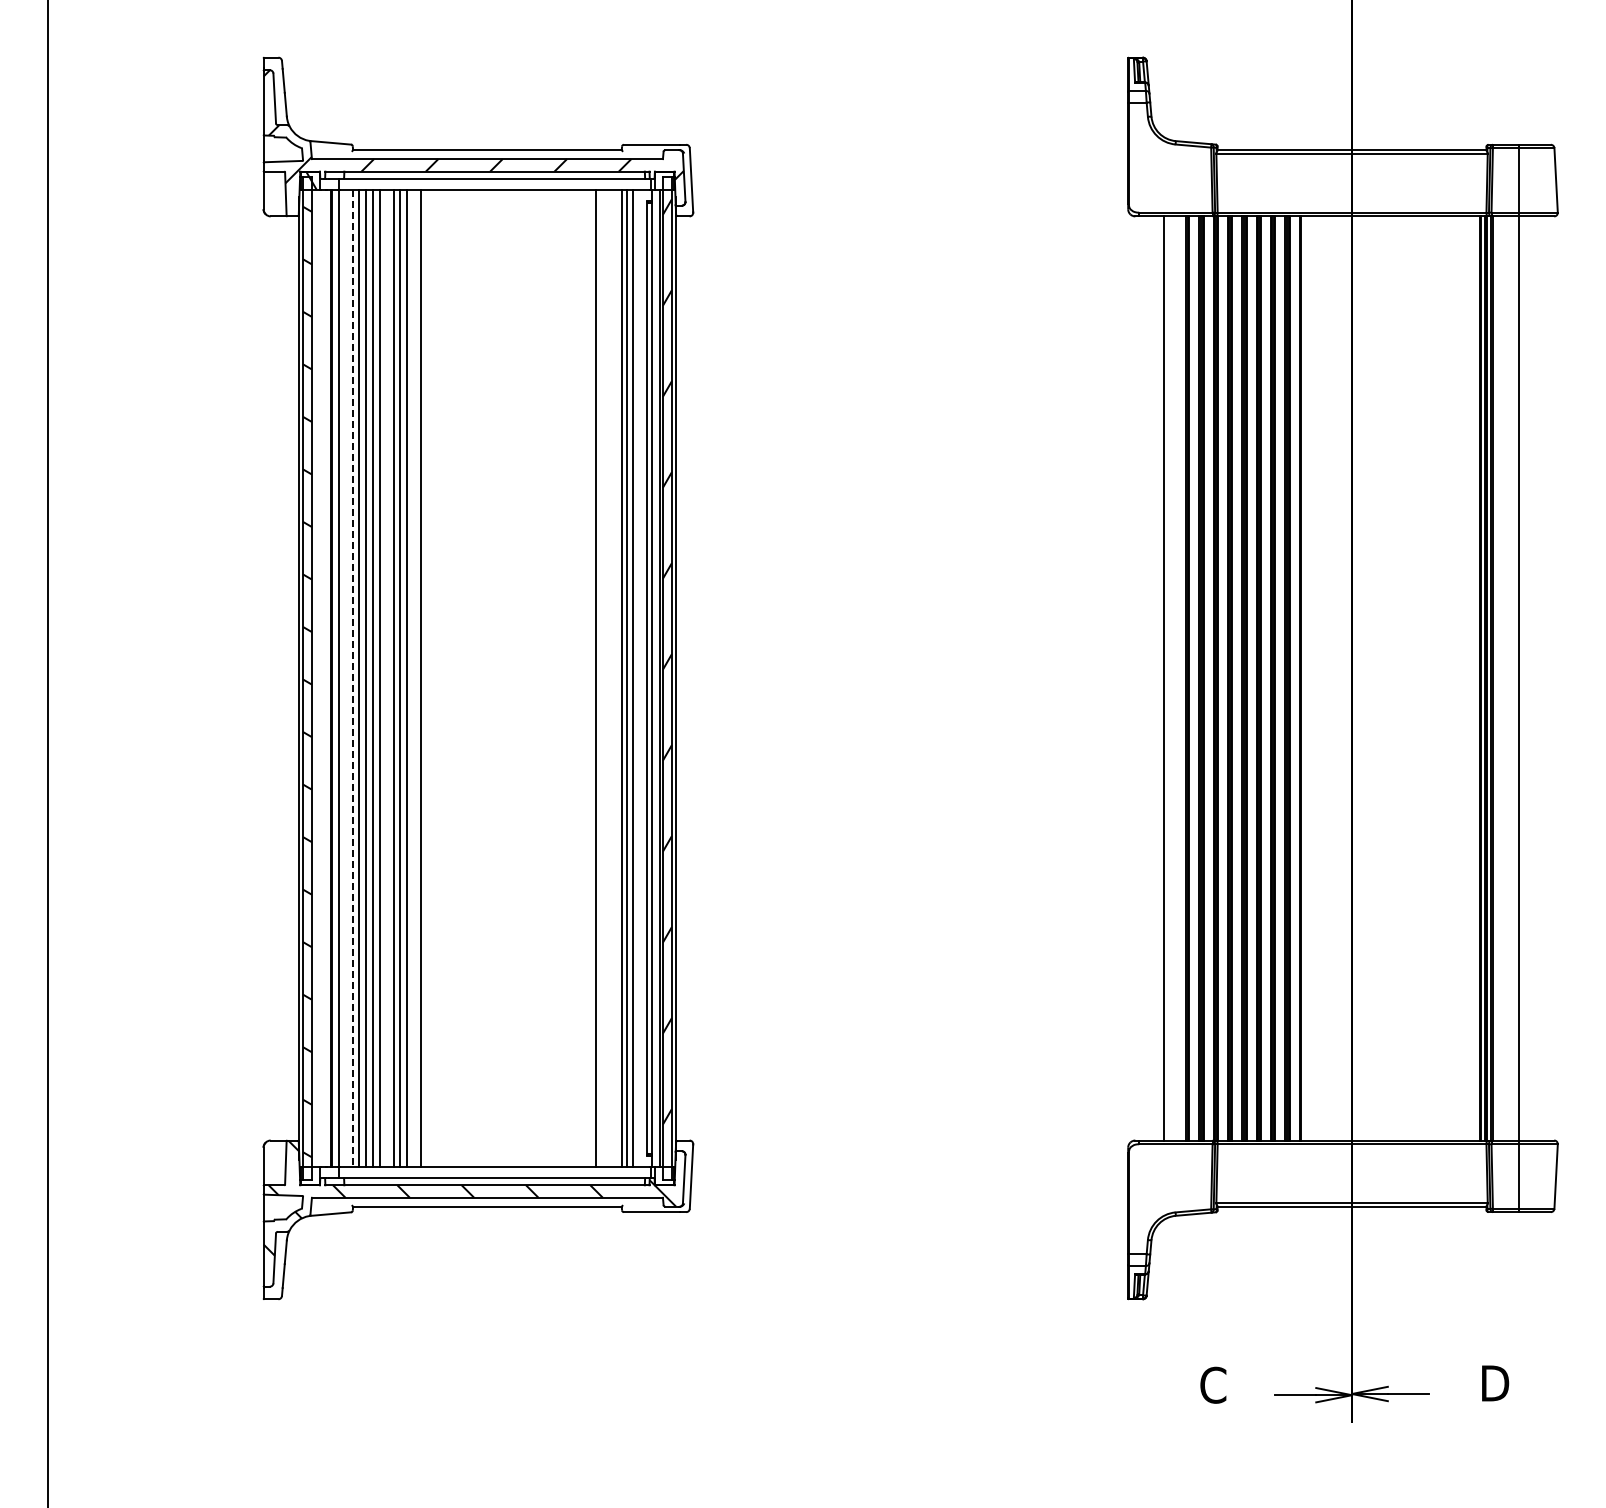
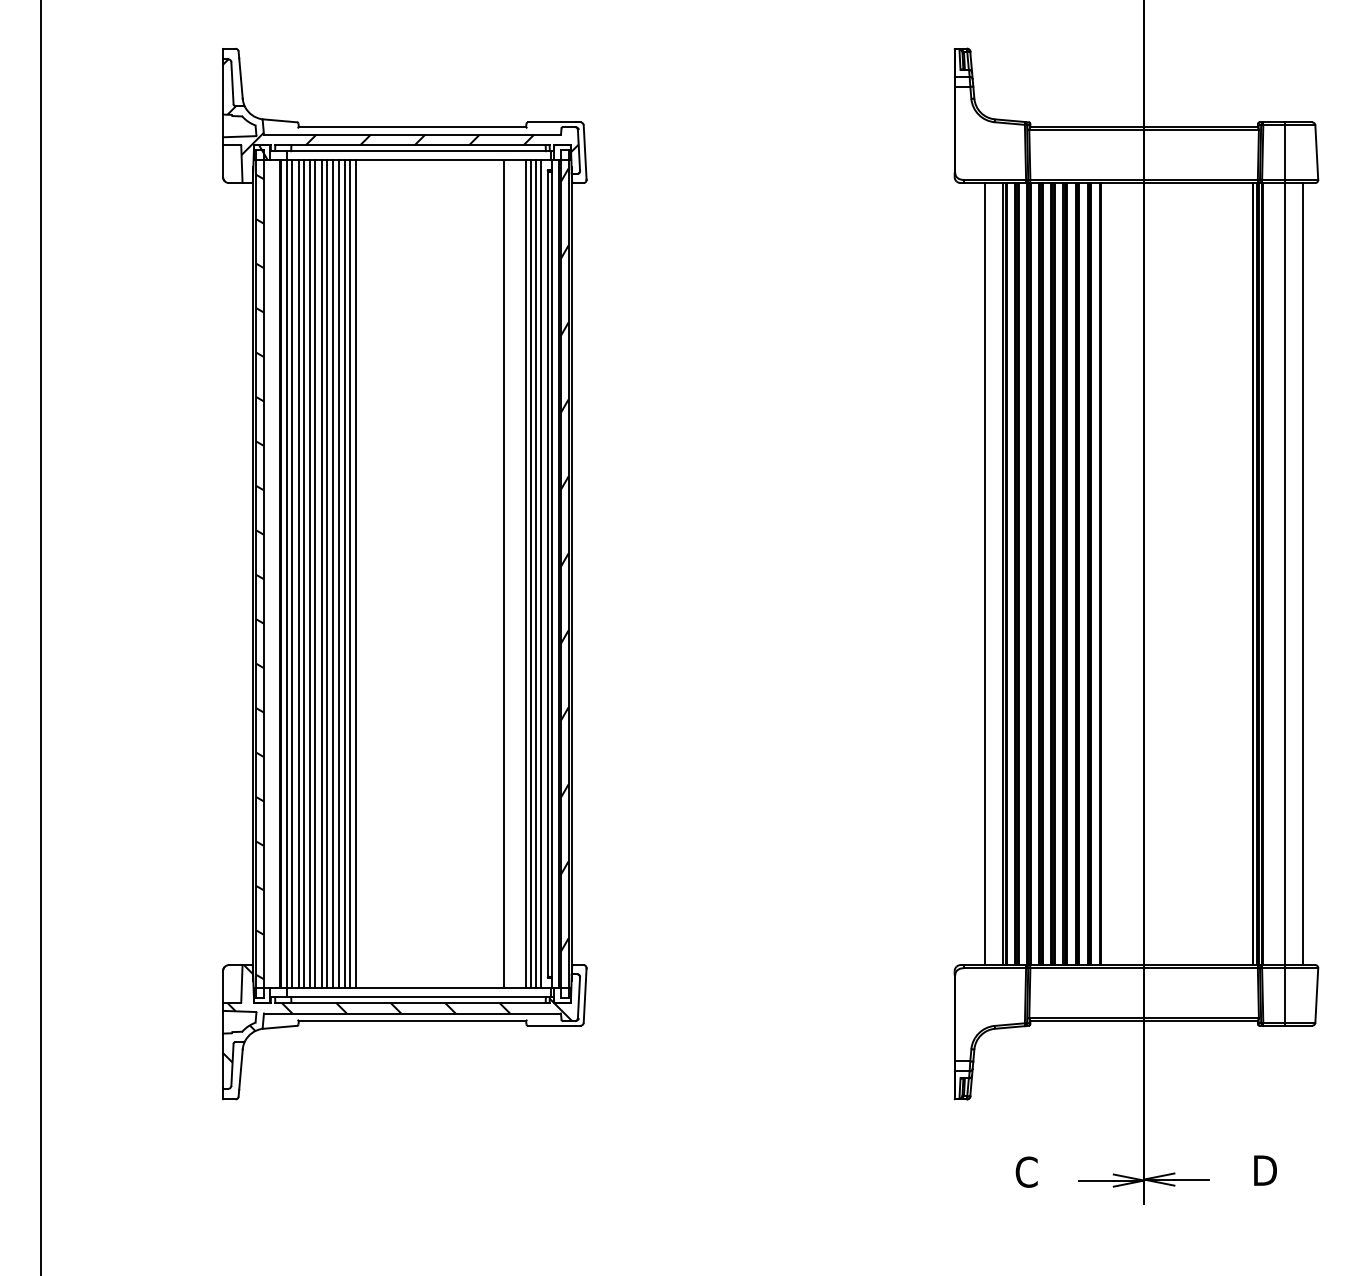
line: (345, 678) -> (292, 574), added
line: (352, 678) -> (298, 574), dashed -> solid
line: (386, 678) -> (327, 574), added
line: (413, 678) -> (349, 574), added
line: (639, 678) -> (541, 574), added
line: (1540, 678) -> (1303, 574), added

